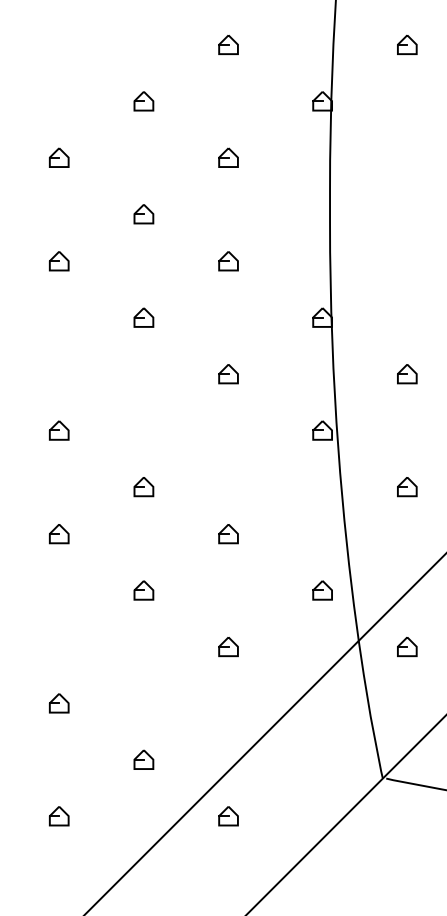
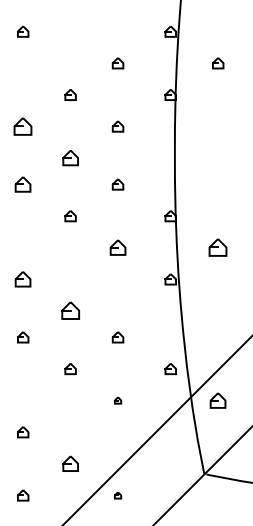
part: (59, 157) -> (23, 126), size x1.6
part: (143, 214) -> (70, 158), size x1.4
part: (59, 261) -> (23, 184), size x1.4
part: (227, 373) -> (117, 247), size x1.4
part: (407, 373) -> (218, 247), size x1.6
part: (59, 430) -> (23, 279), size x1.4
part: (143, 487) -> (70, 311), size x1.6
part: (407, 487) -> (218, 311), removed
part: (227, 646) -> (117, 400), size x0.6
part: (407, 646) -> (218, 400), size x1.4
part: (143, 759) -> (70, 463), size x1.4
part: (227, 816) -> (117, 495), size x0.6

